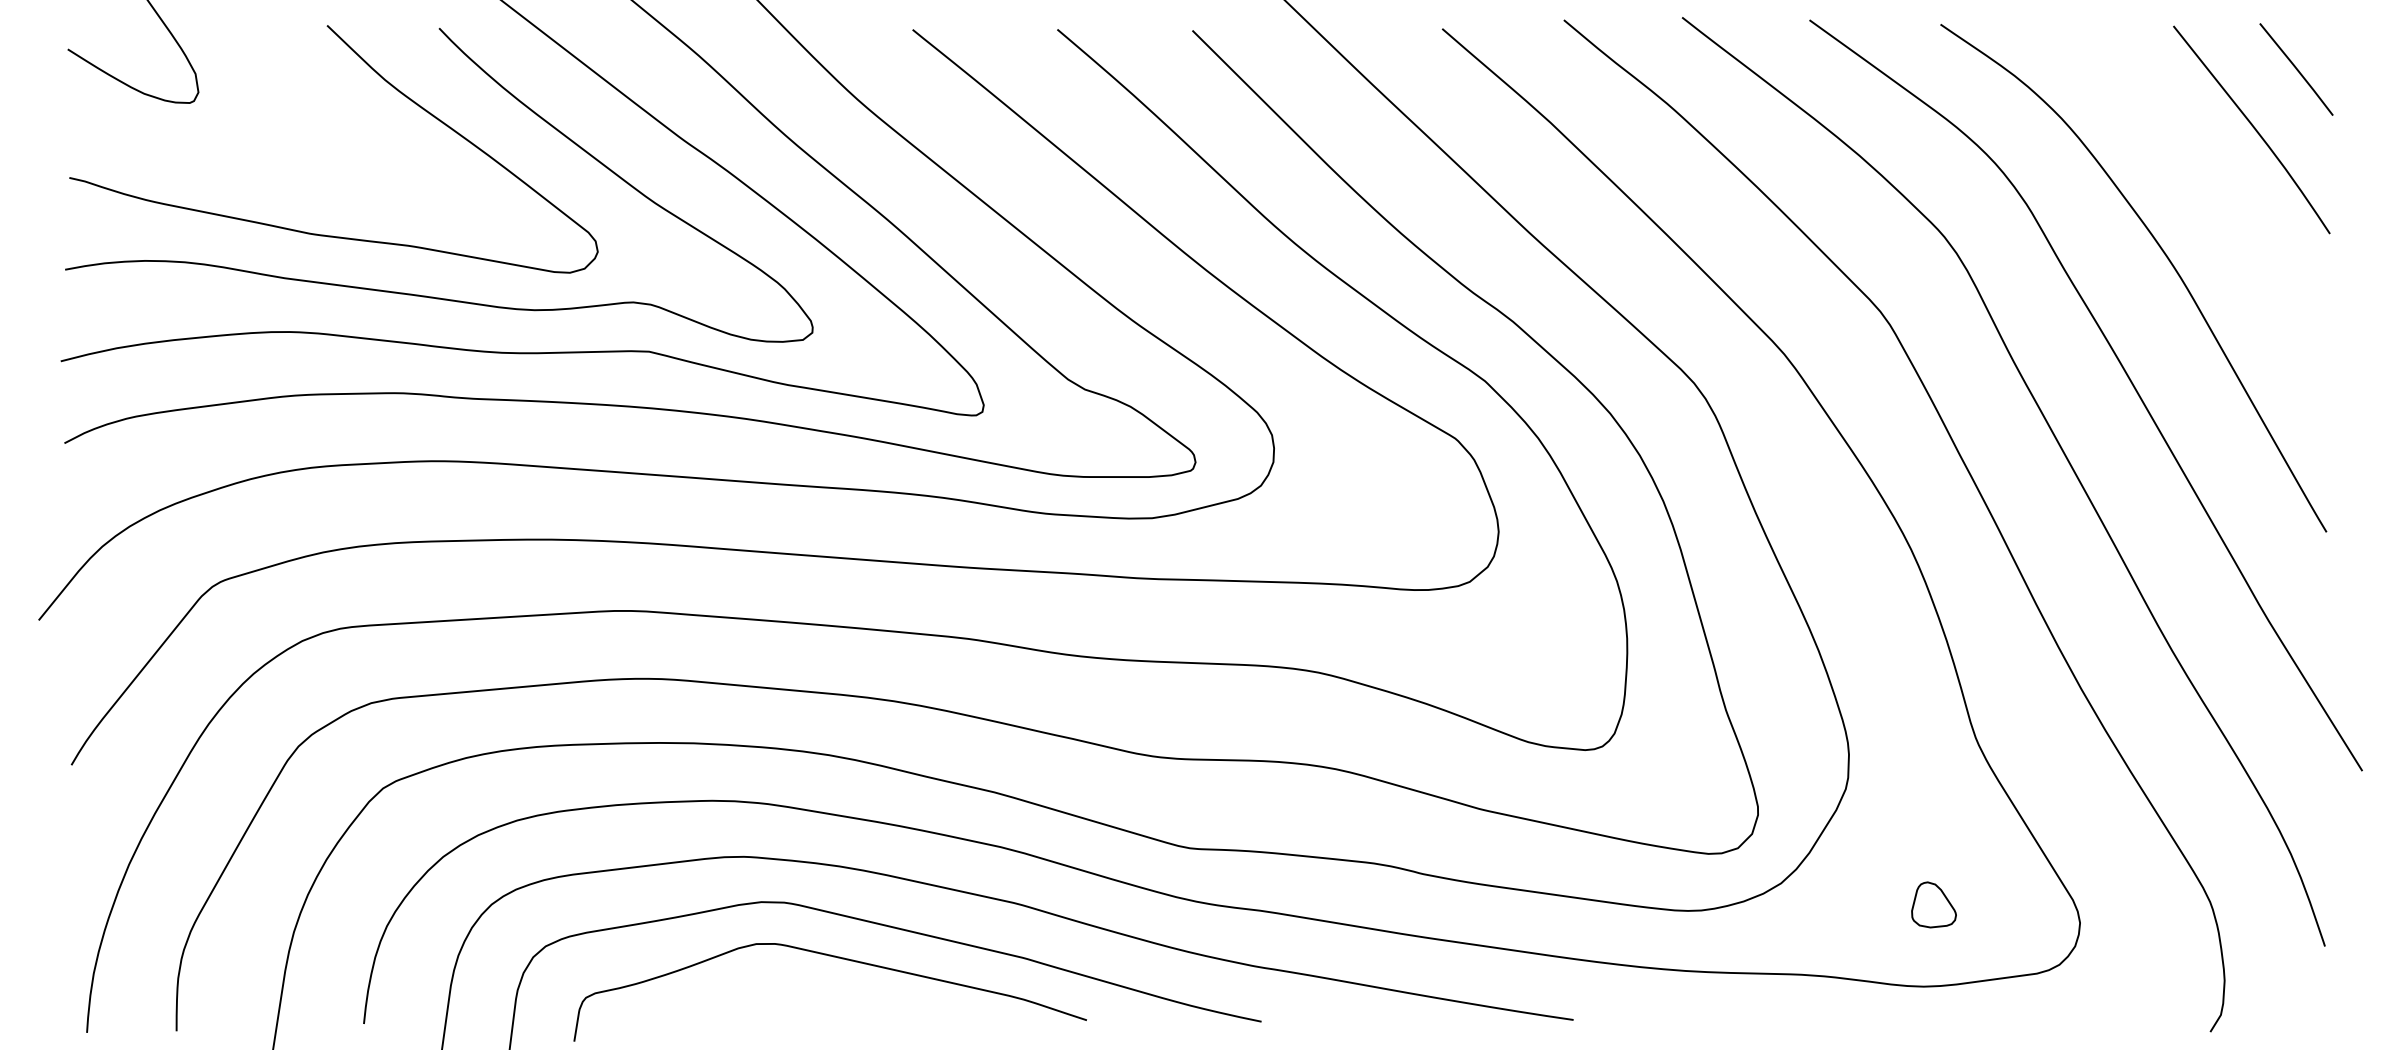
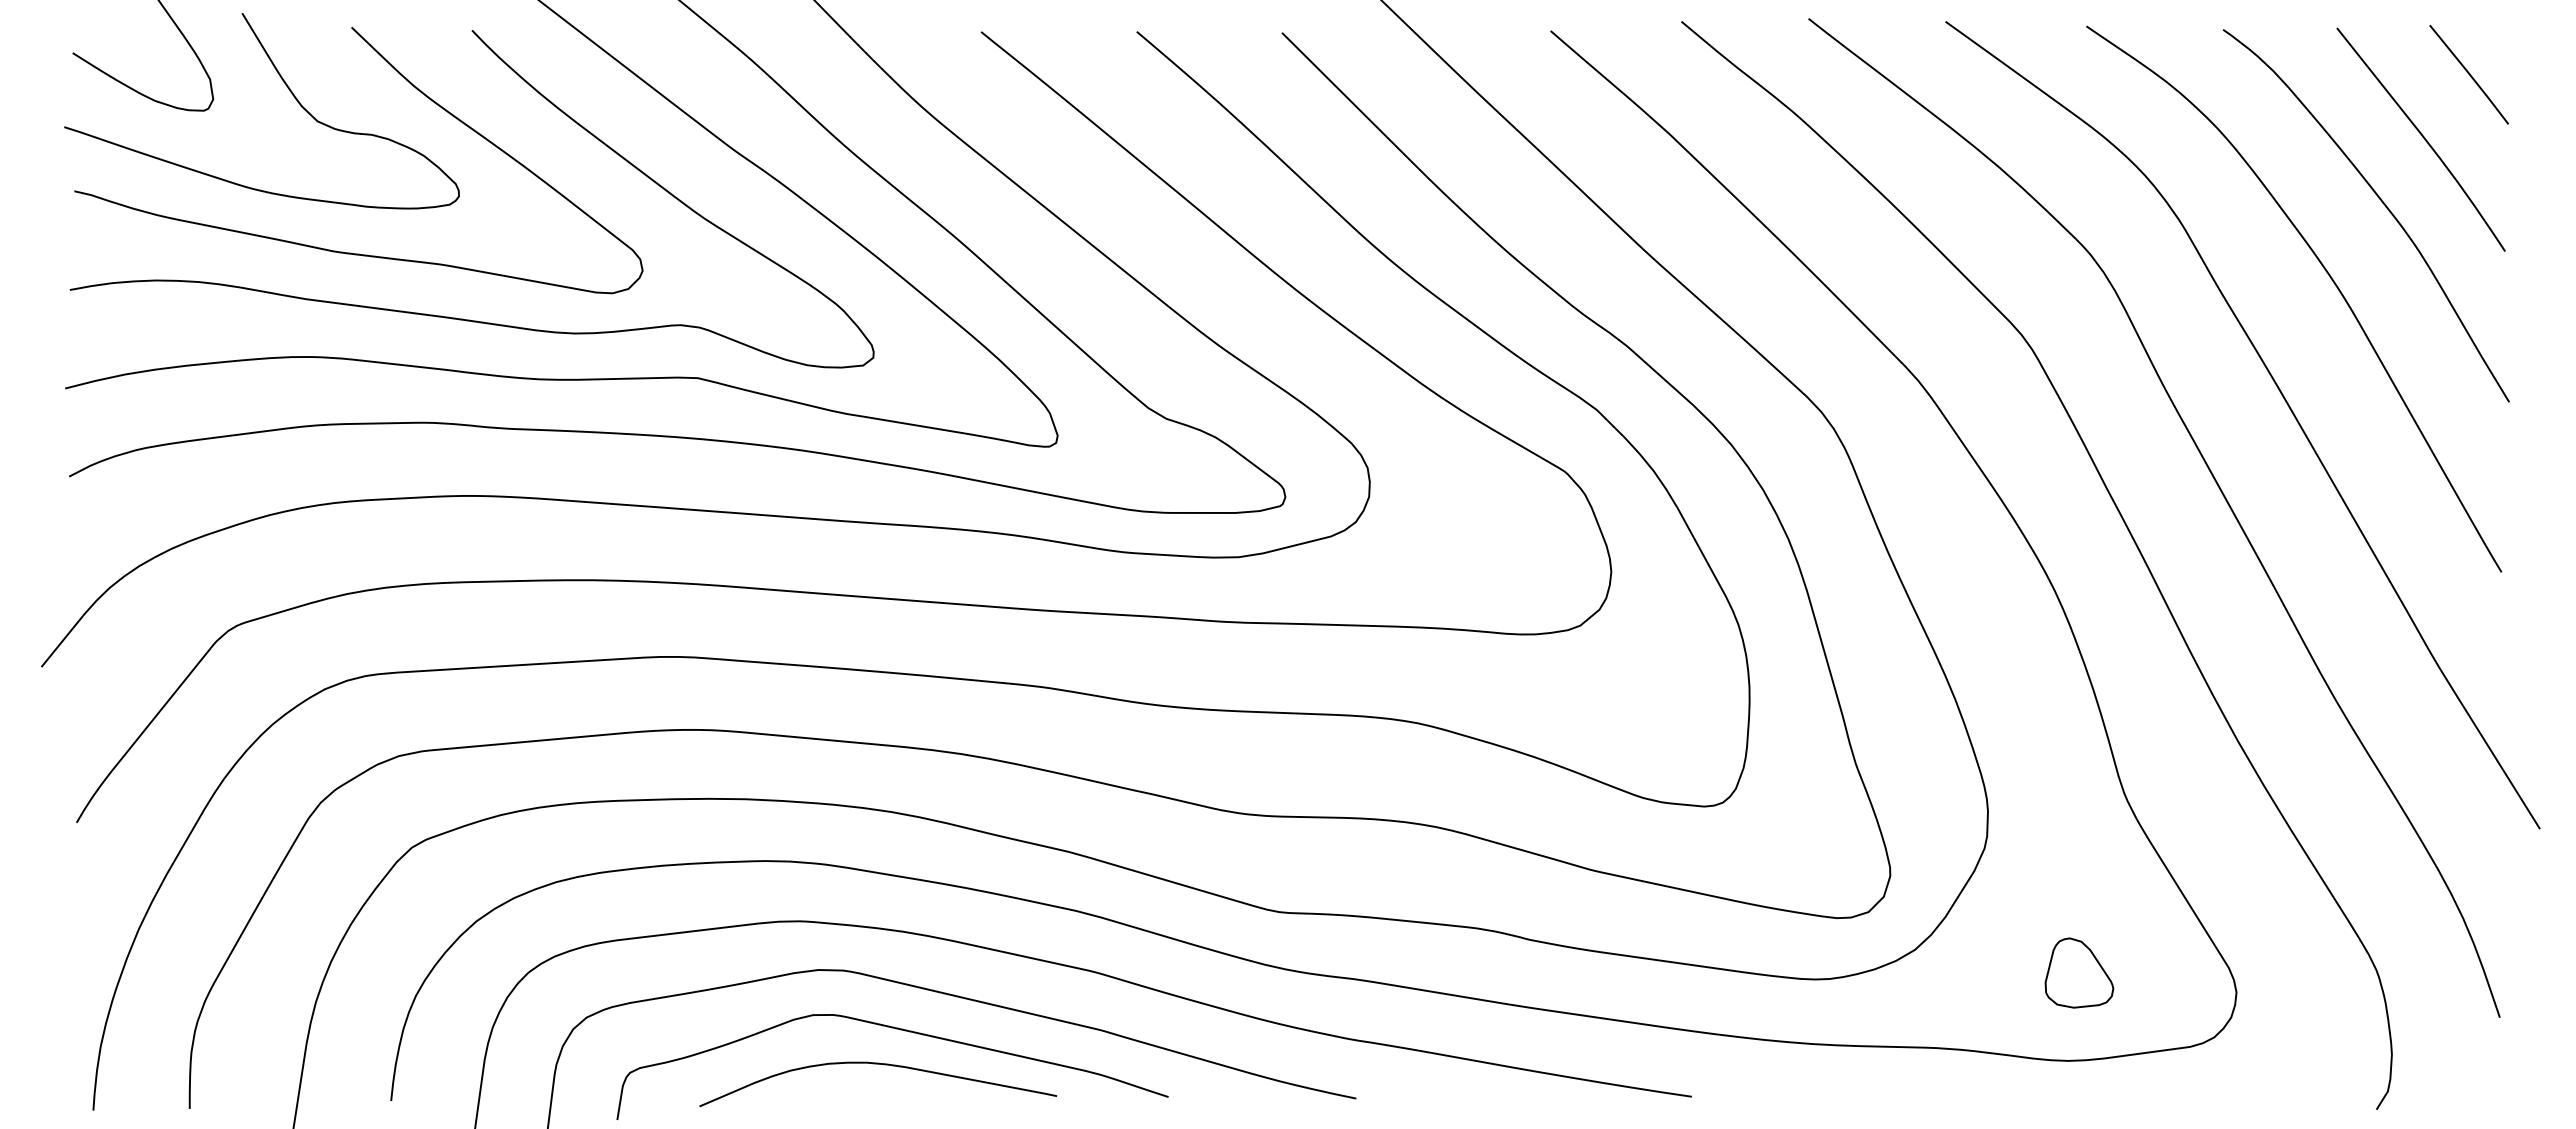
curve: (269, 85) -> (289, 91), added
curve: (2214, 188) -> (2381, 202), added
part: (1934, 904) -> (2079, 972), size x1.43
curve: (822, 990) -> (884, 1065), added

